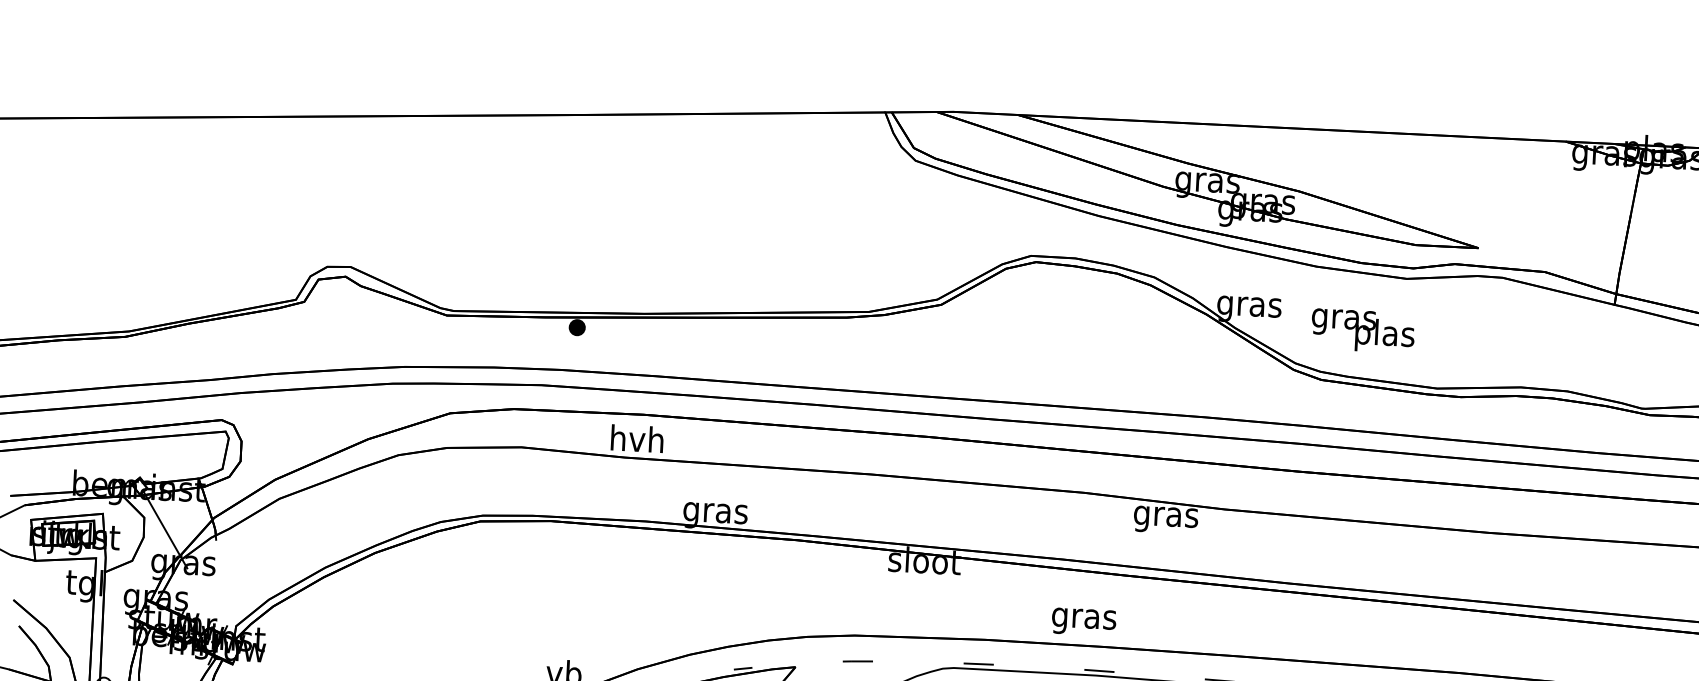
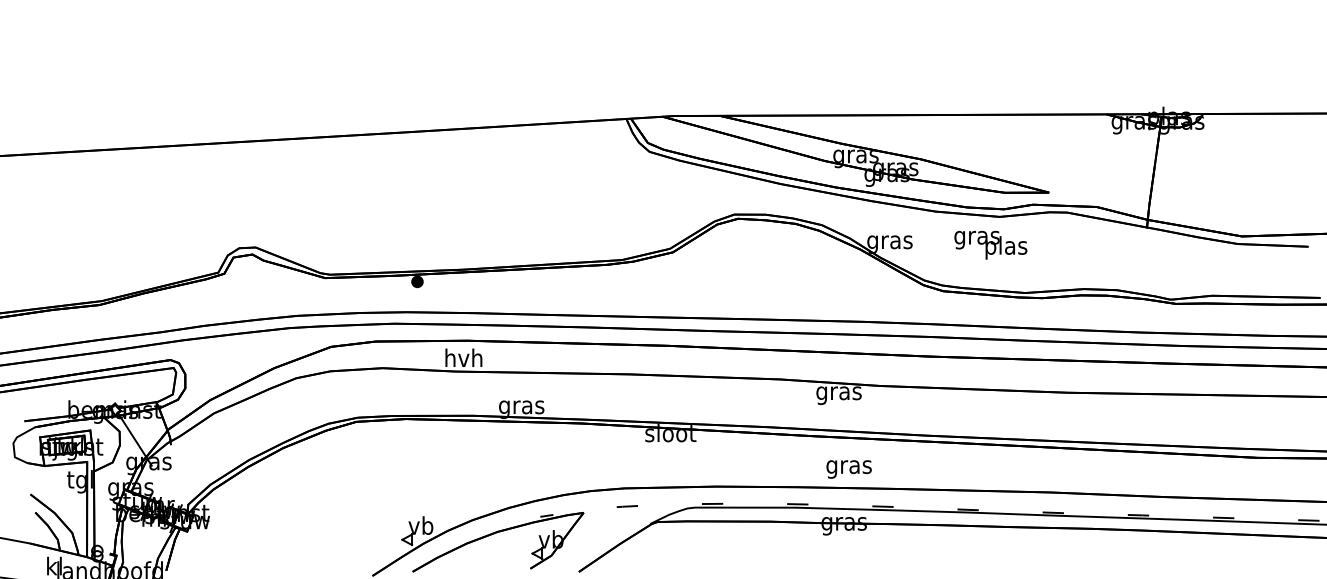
text: (1362, 329) -> (990, 244), moved
text: (1083, 622) -> (848, 469), moved

